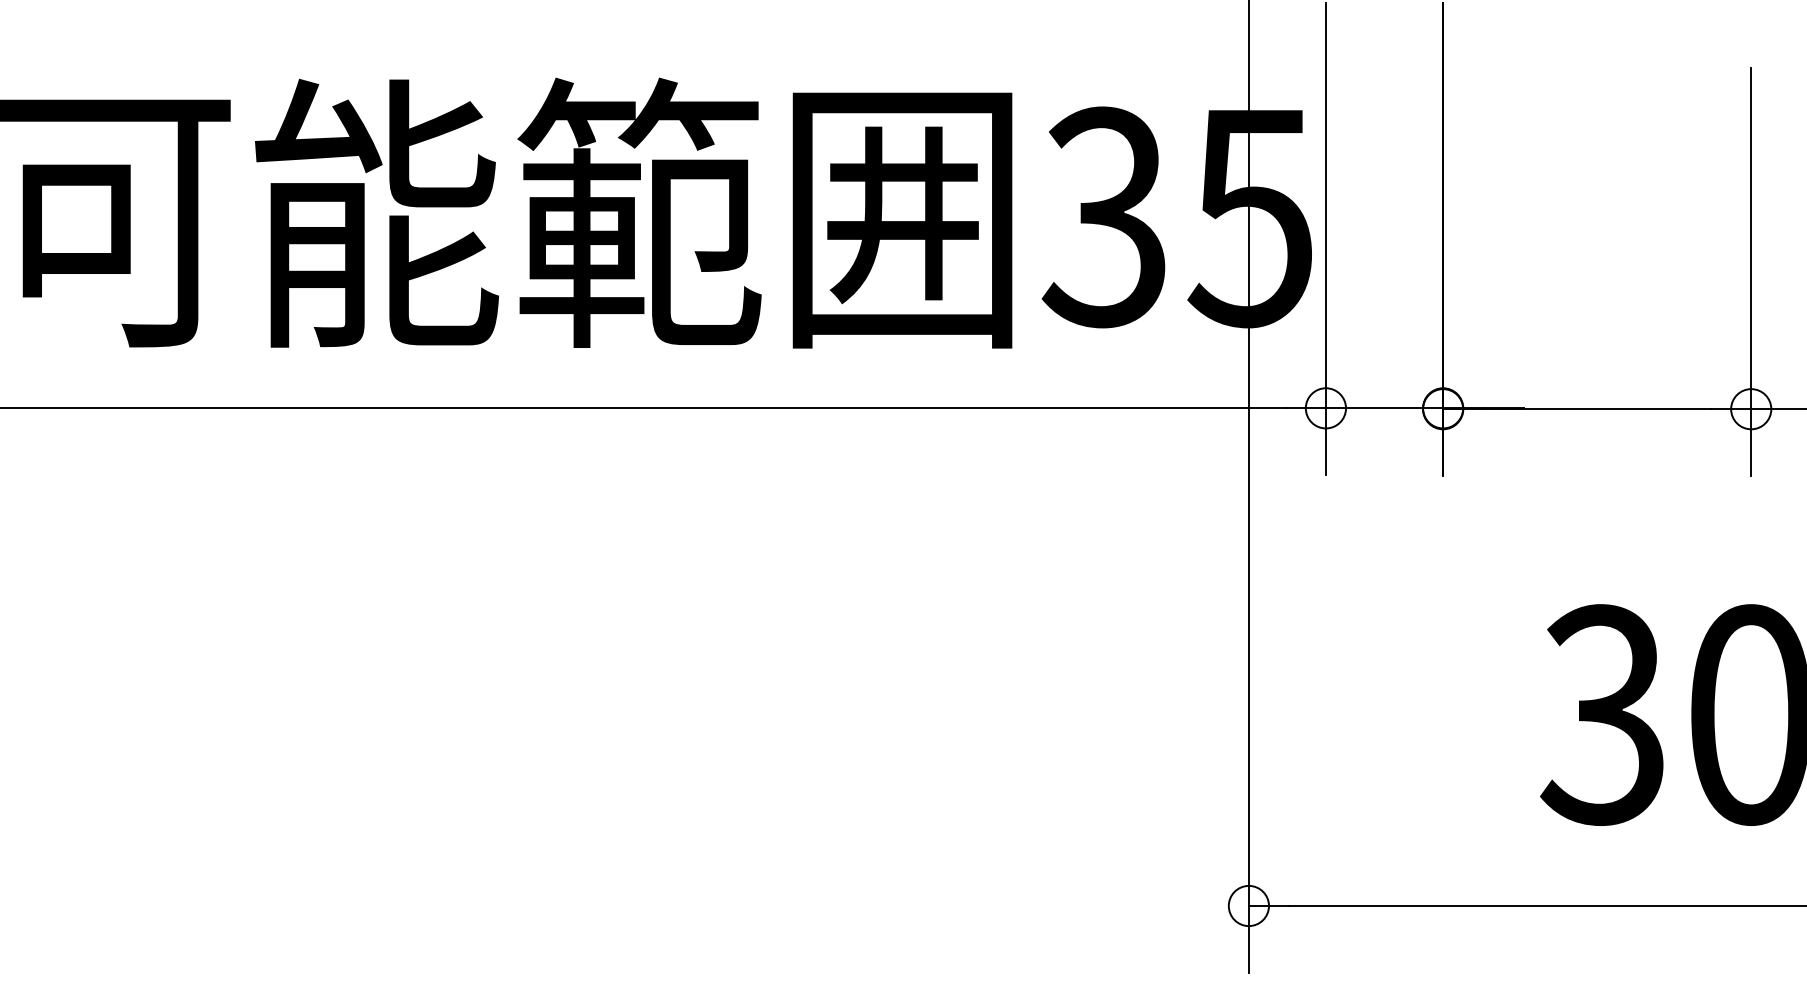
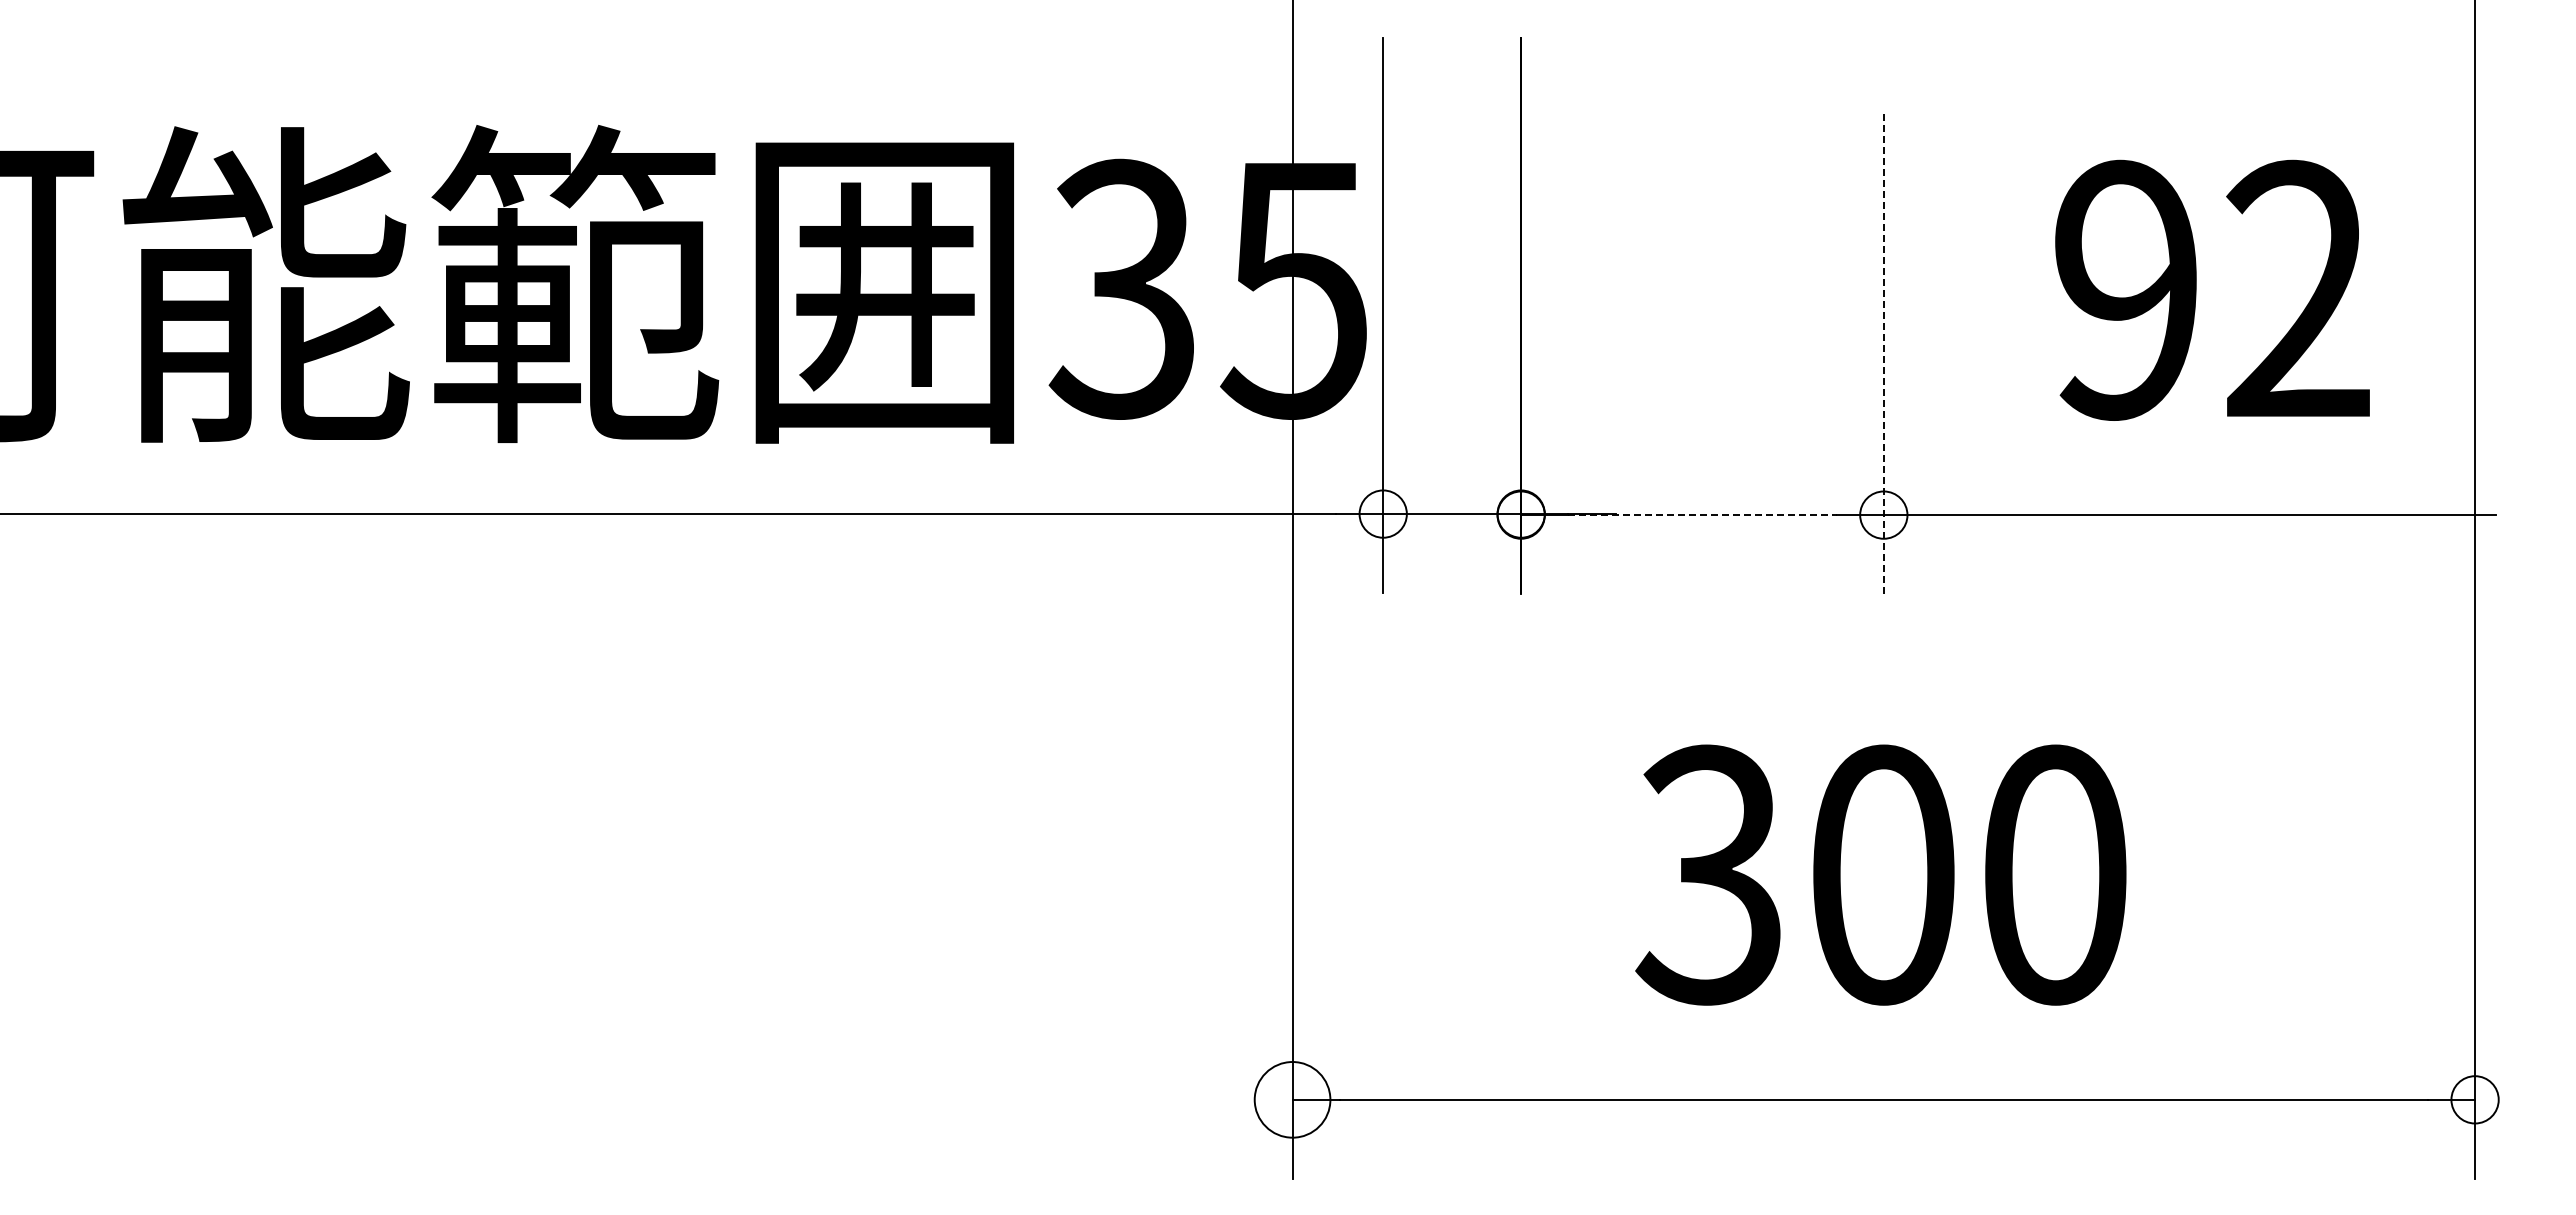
line: (1750, 272) -> (1883, 354), solid -> dashed
line: (1598, 409) -> (1703, 515), solid -> dashed
circle: (1248, 905) -> (1292, 1099), size x1.6

